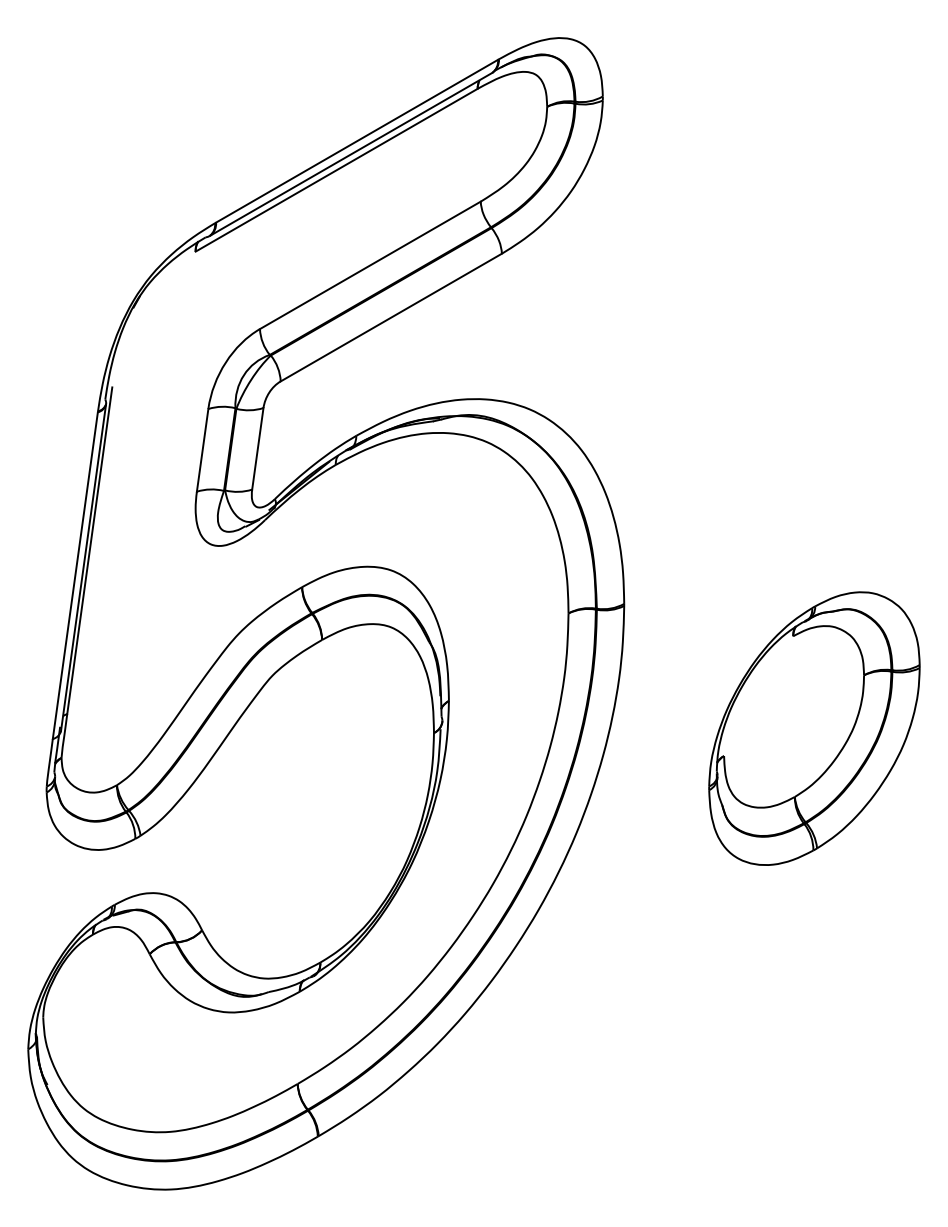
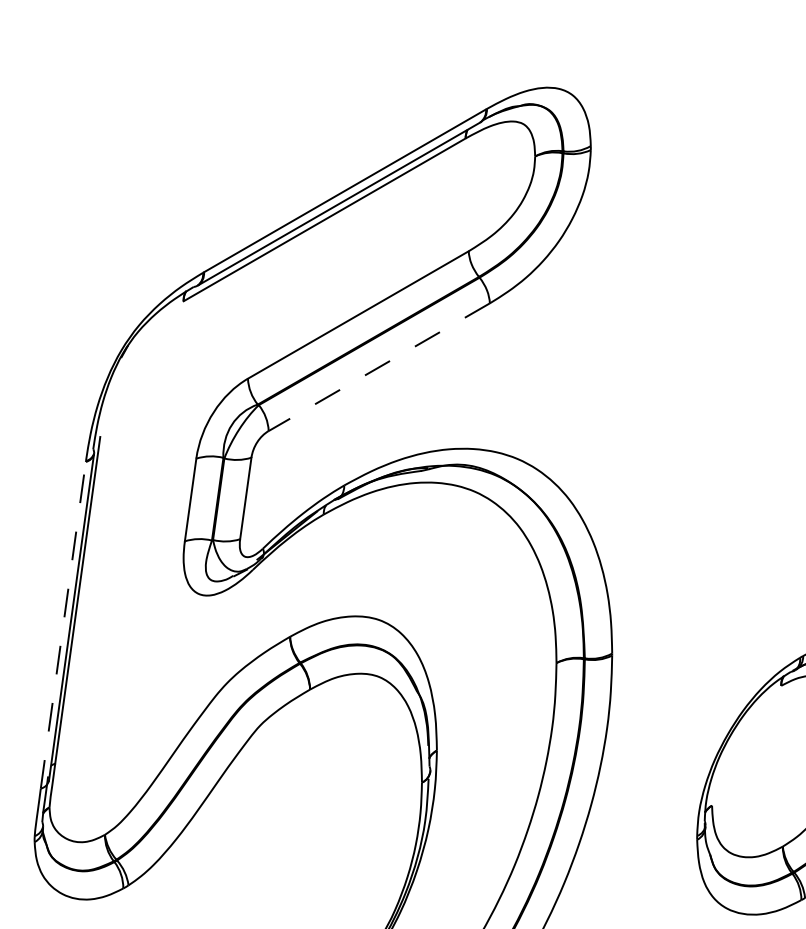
line: (391, 317) -> (379, 367), solid -> dashed
line: (75, 575) -> (63, 625), solid -> dashed

